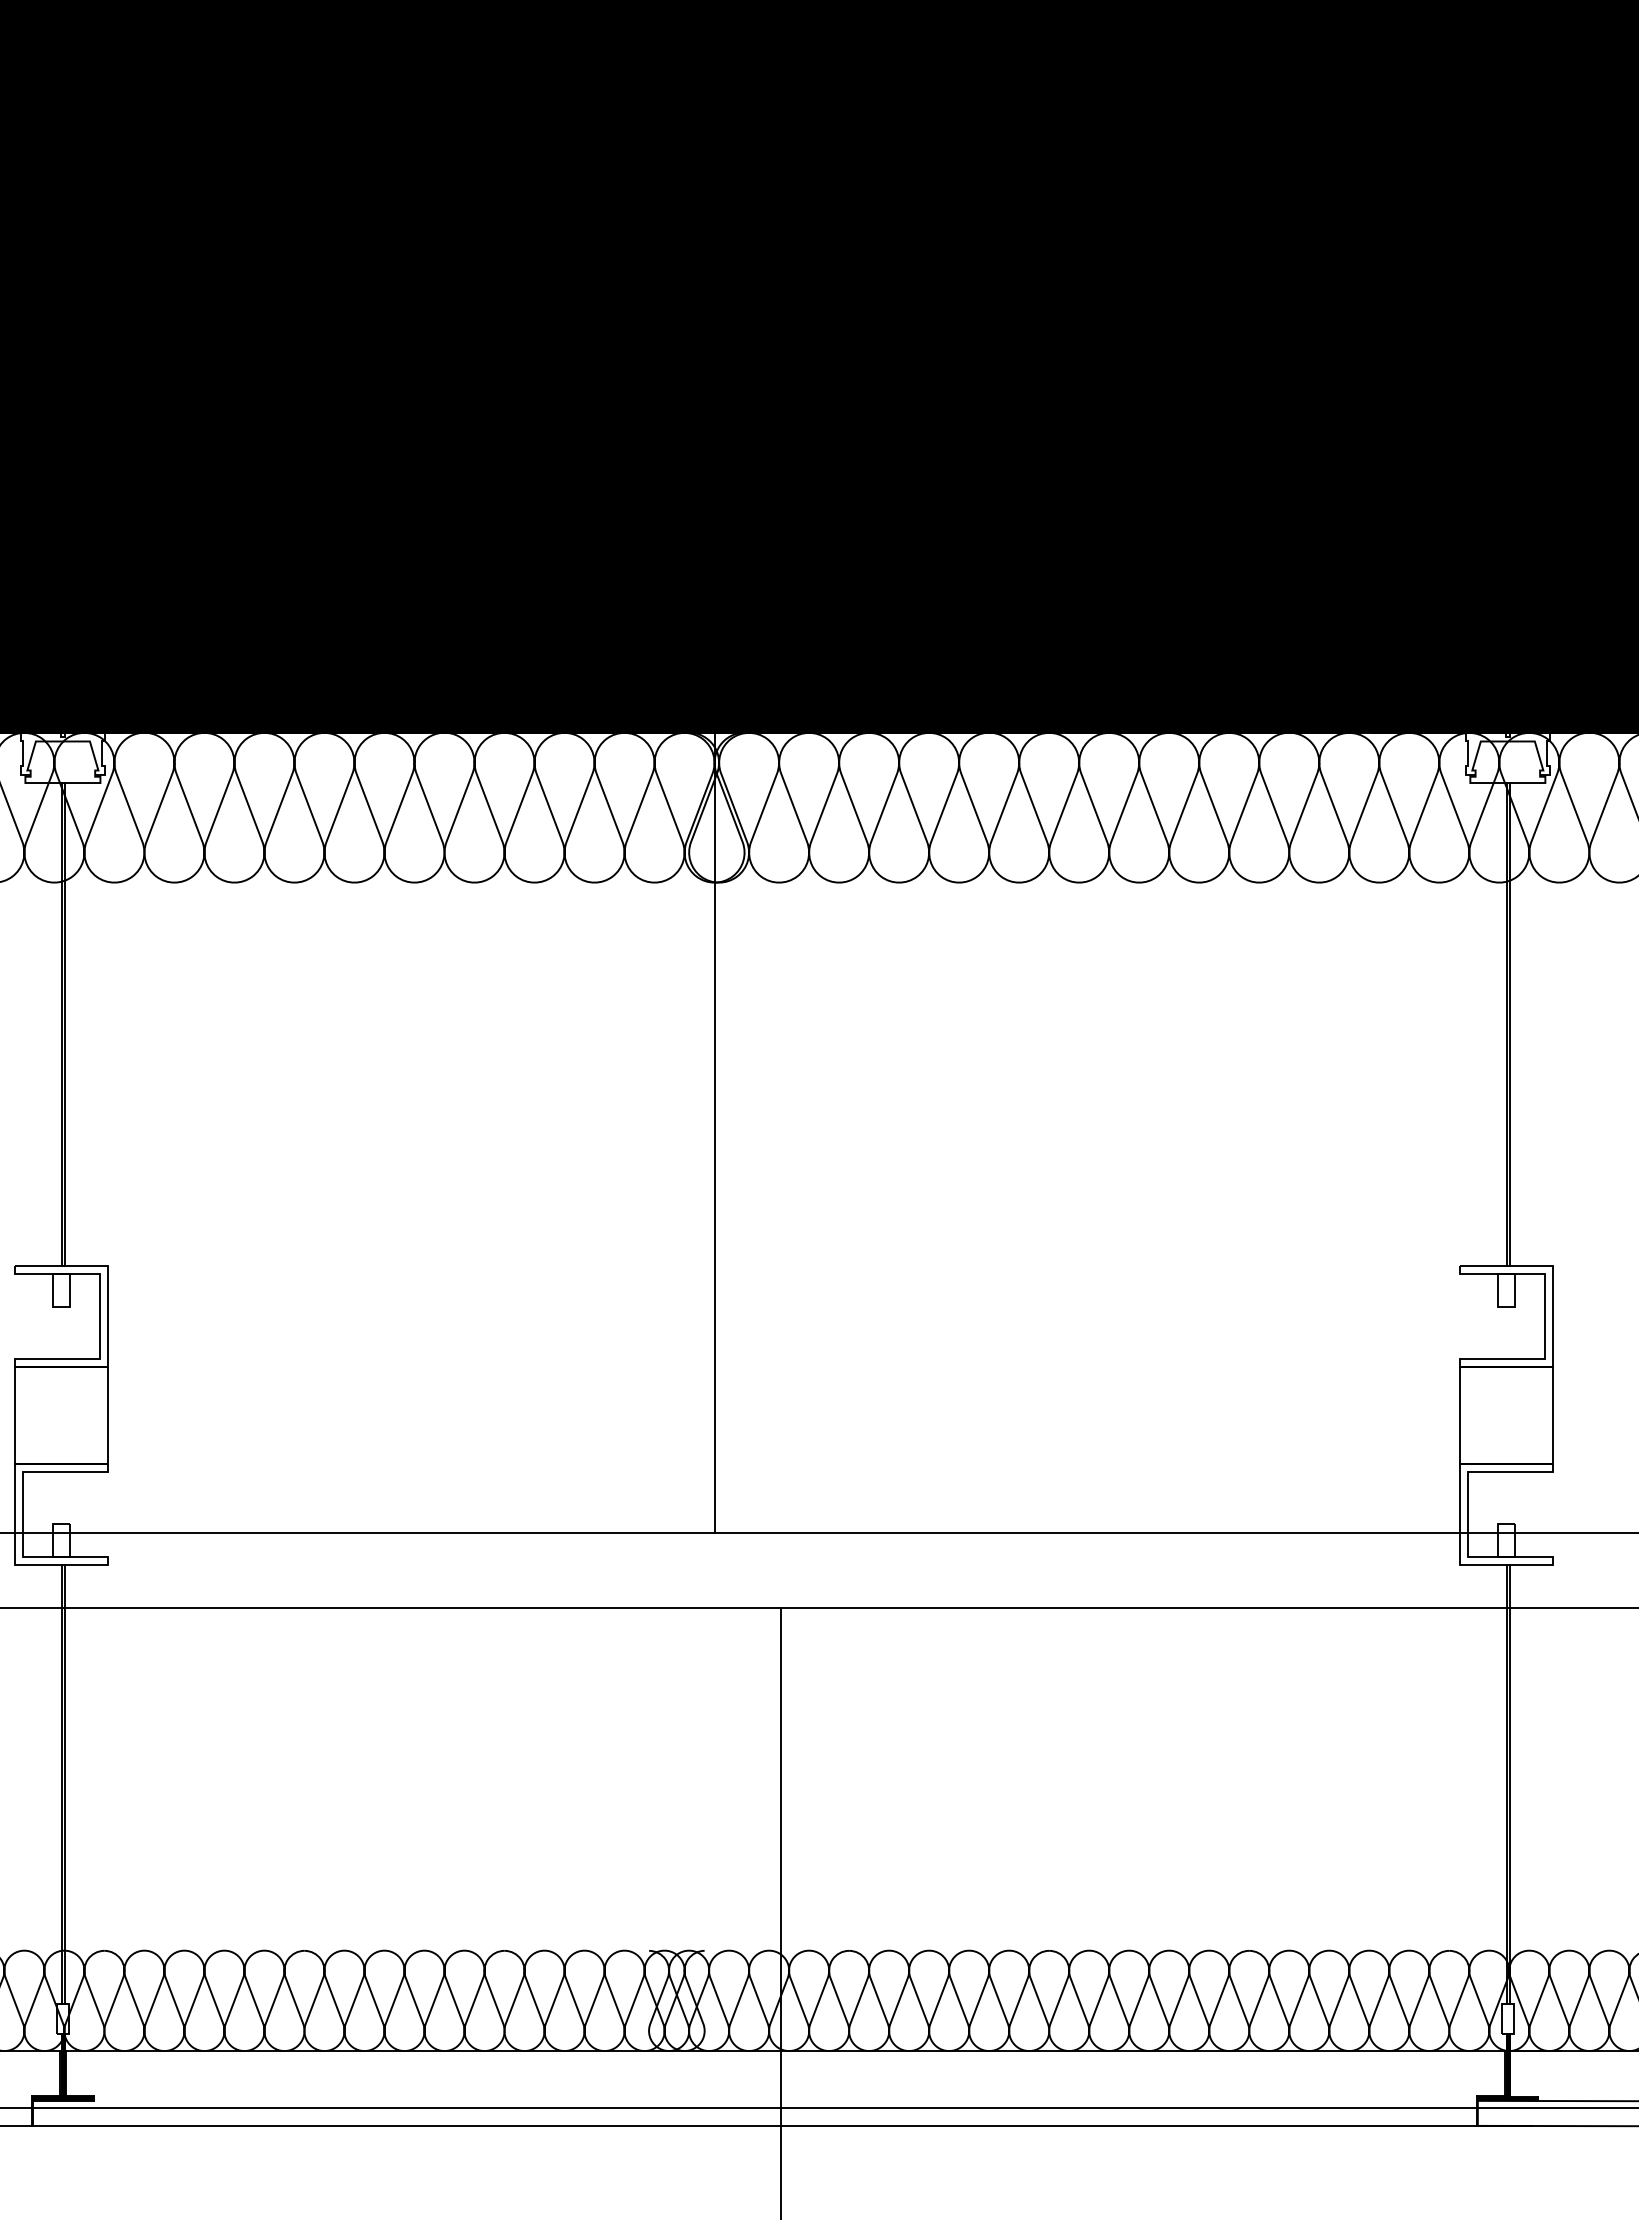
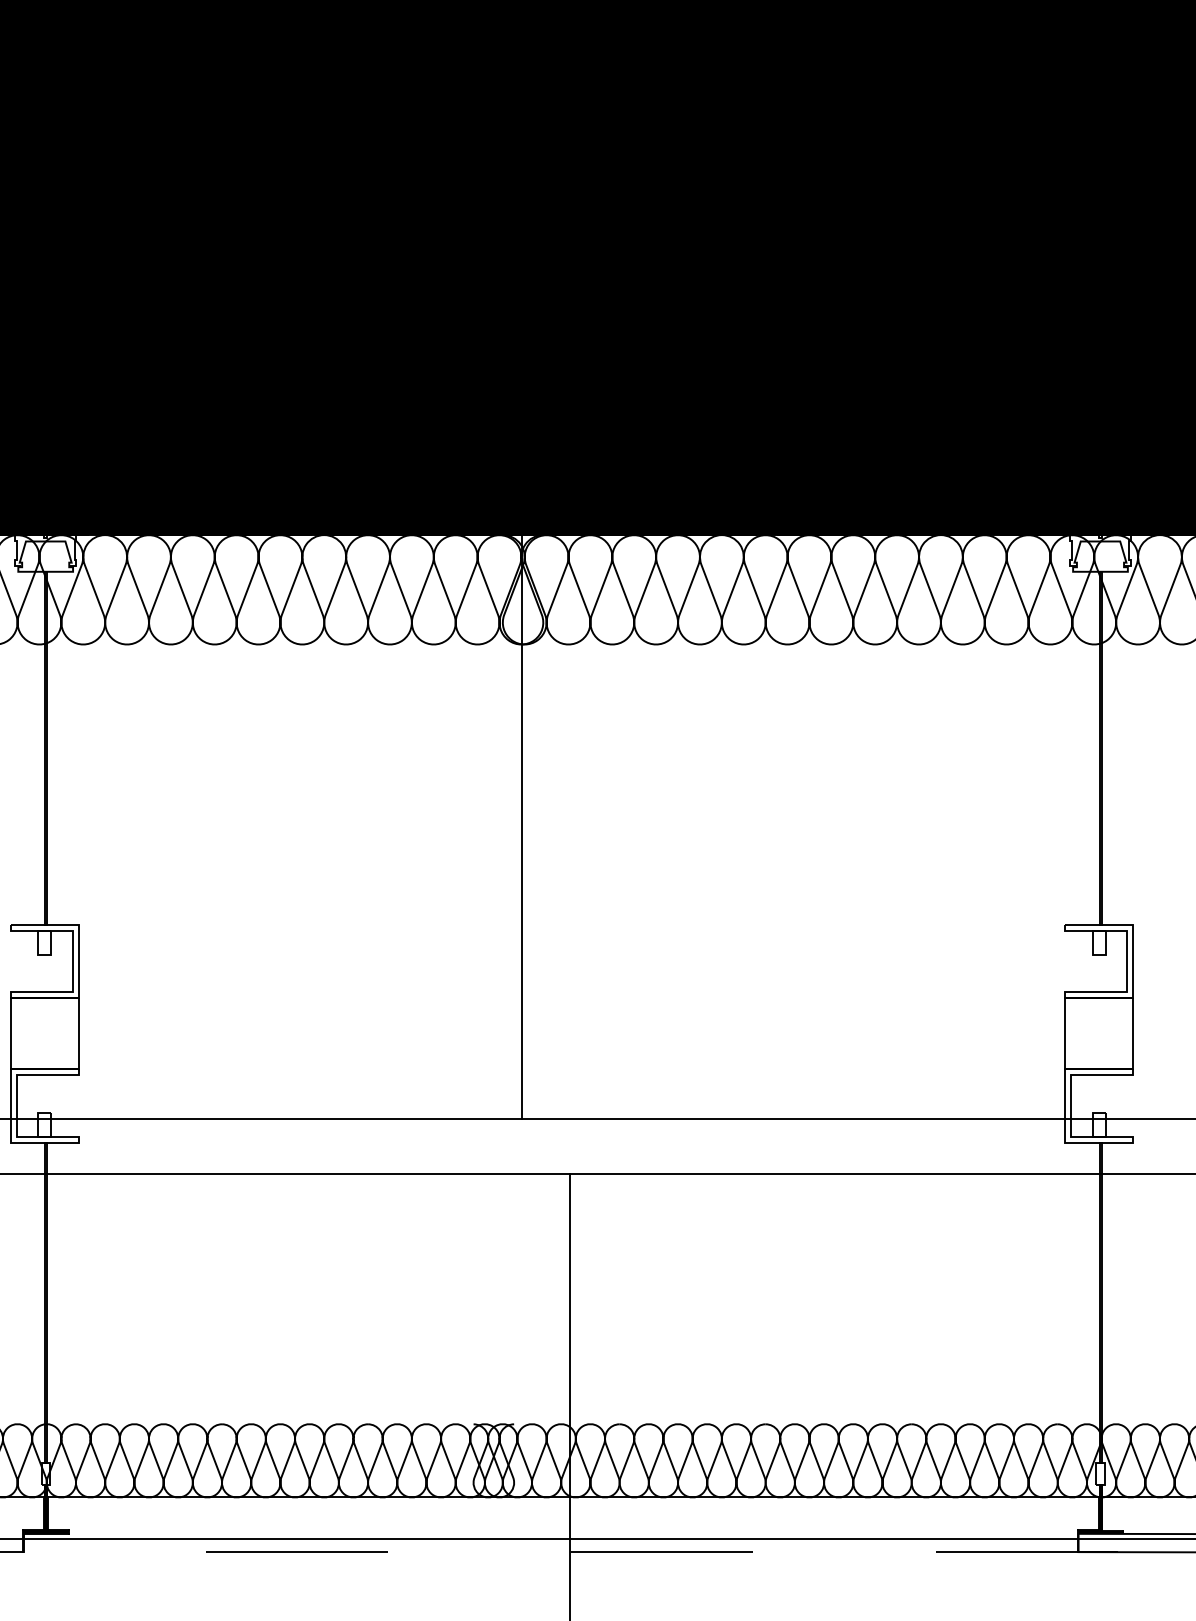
line: (782, 2125) -> (570, 1551), solid -> dashed

